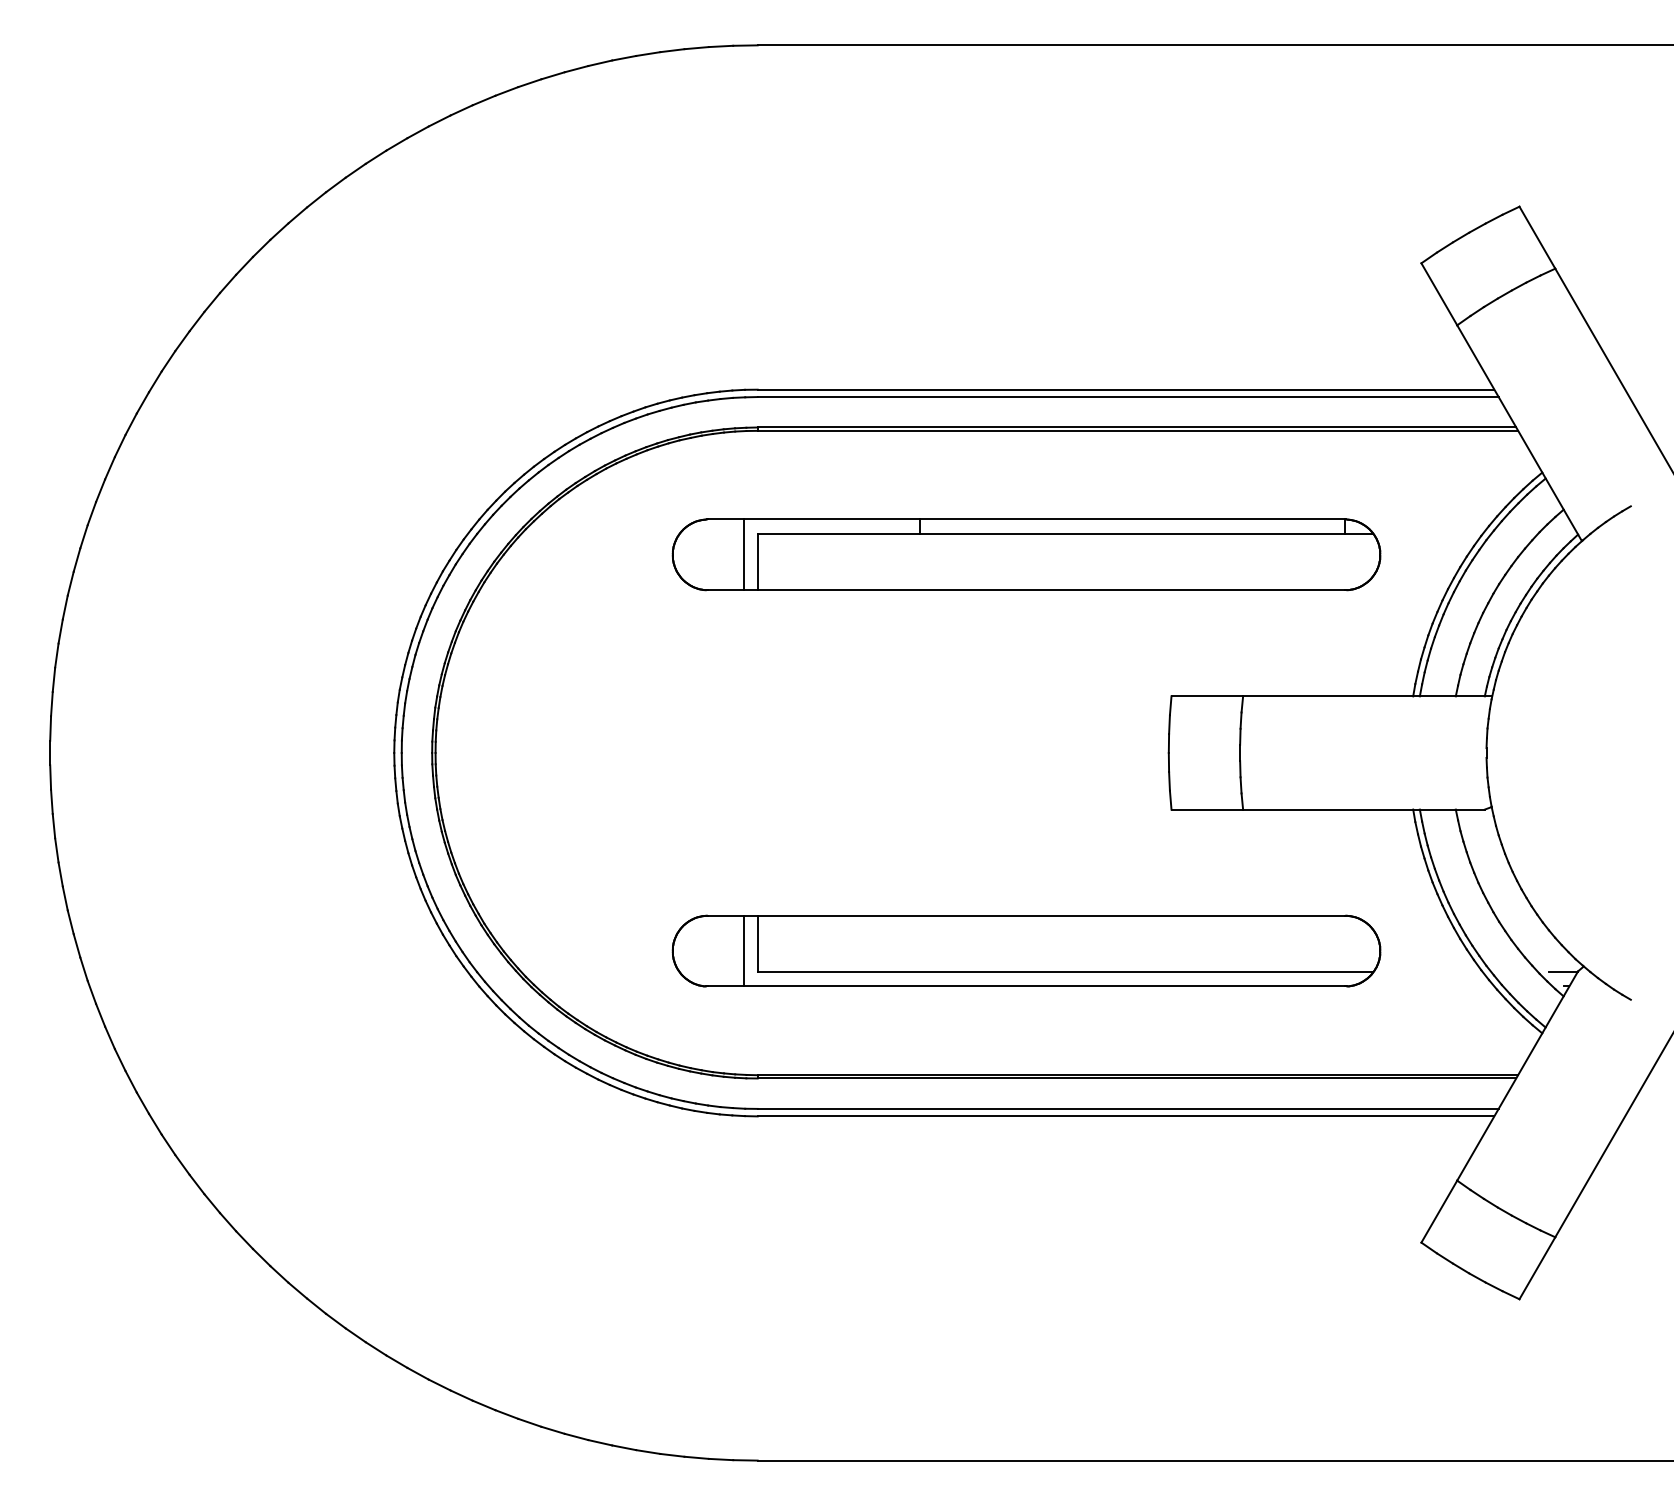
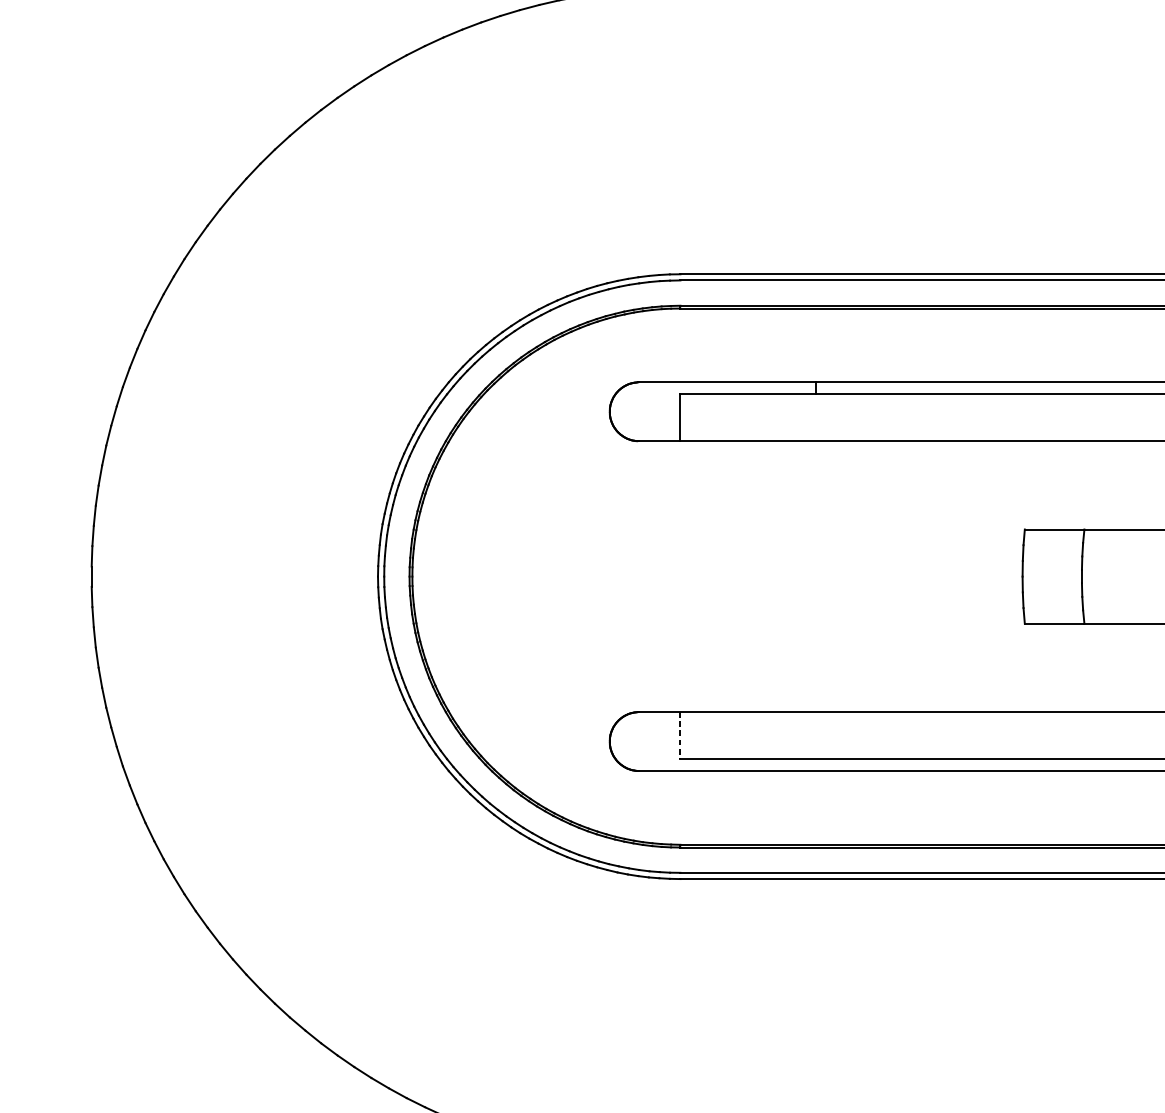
line: (743, 554) -> (668, 411), removed
line: (757, 944) -> (680, 736), solid -> dashed
line: (743, 950) -> (668, 741), removed

